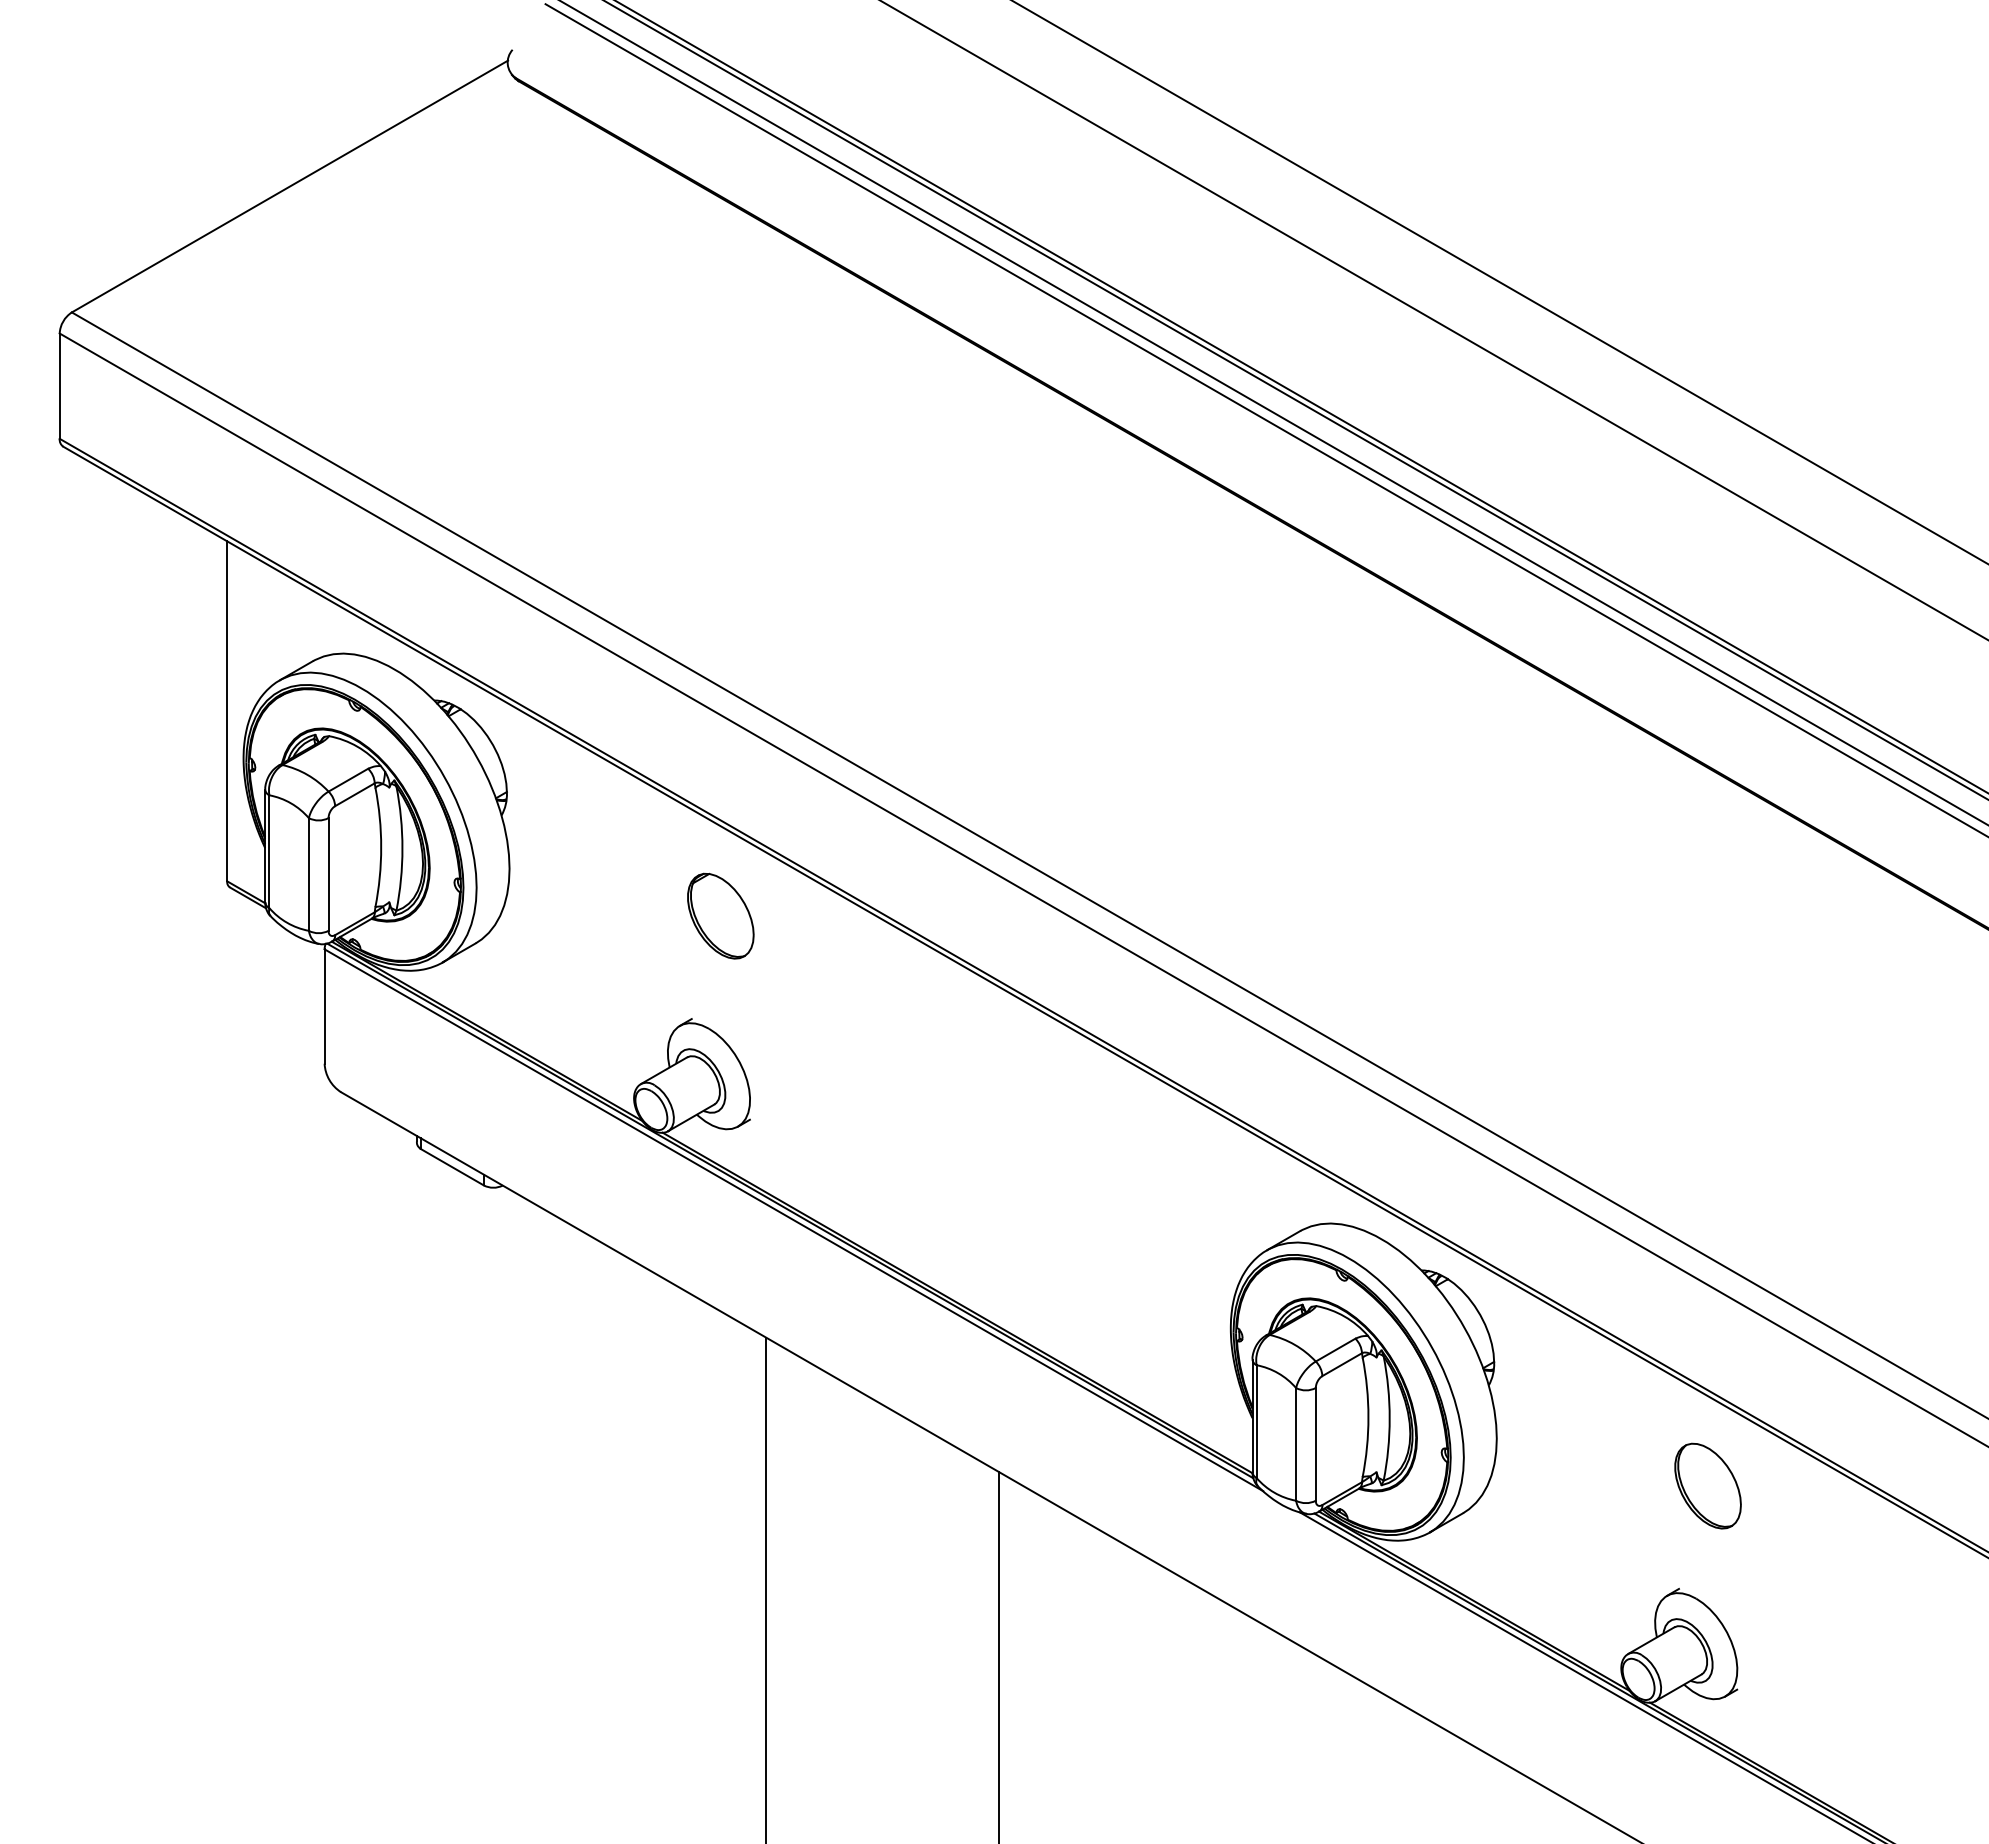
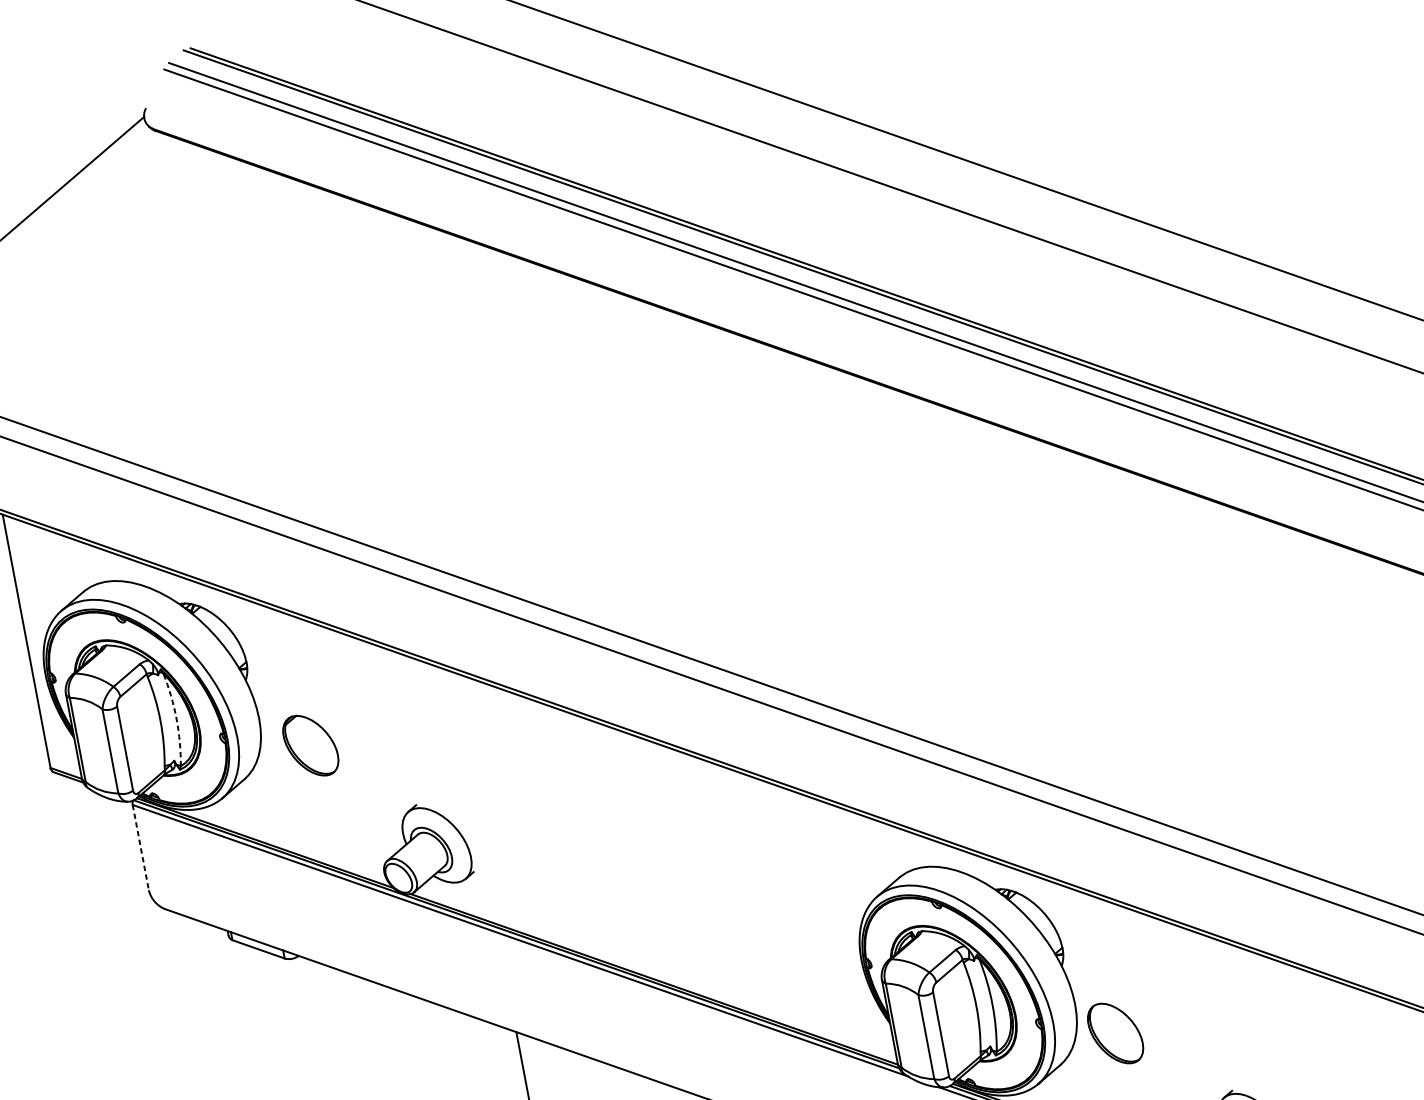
arc: (402, 848) -> (176, 718), solid -> dashed
part: (720, 915) -> (310, 745), moved
line: (324, 1007) -> (140, 848), solid -> dashed
part: (1707, 1485) -> (1115, 1033), moved

